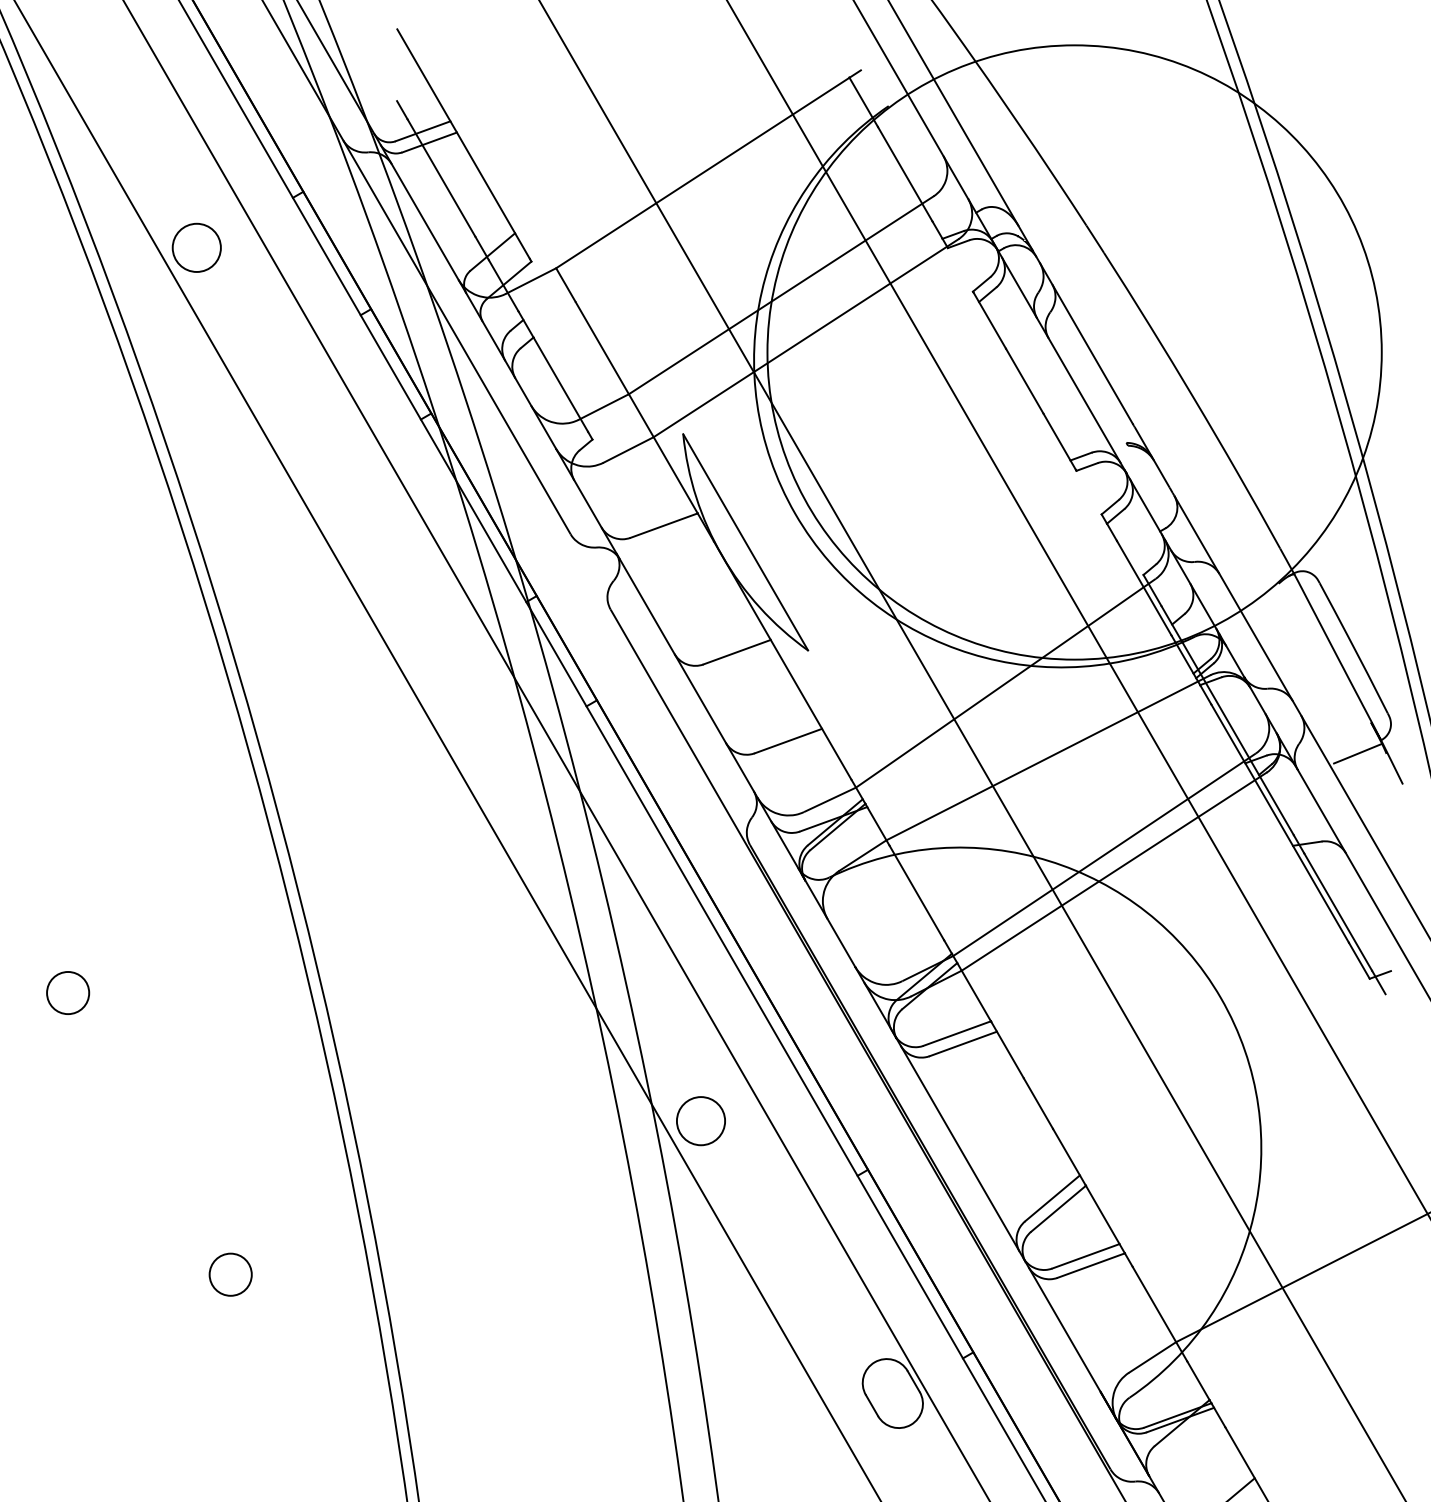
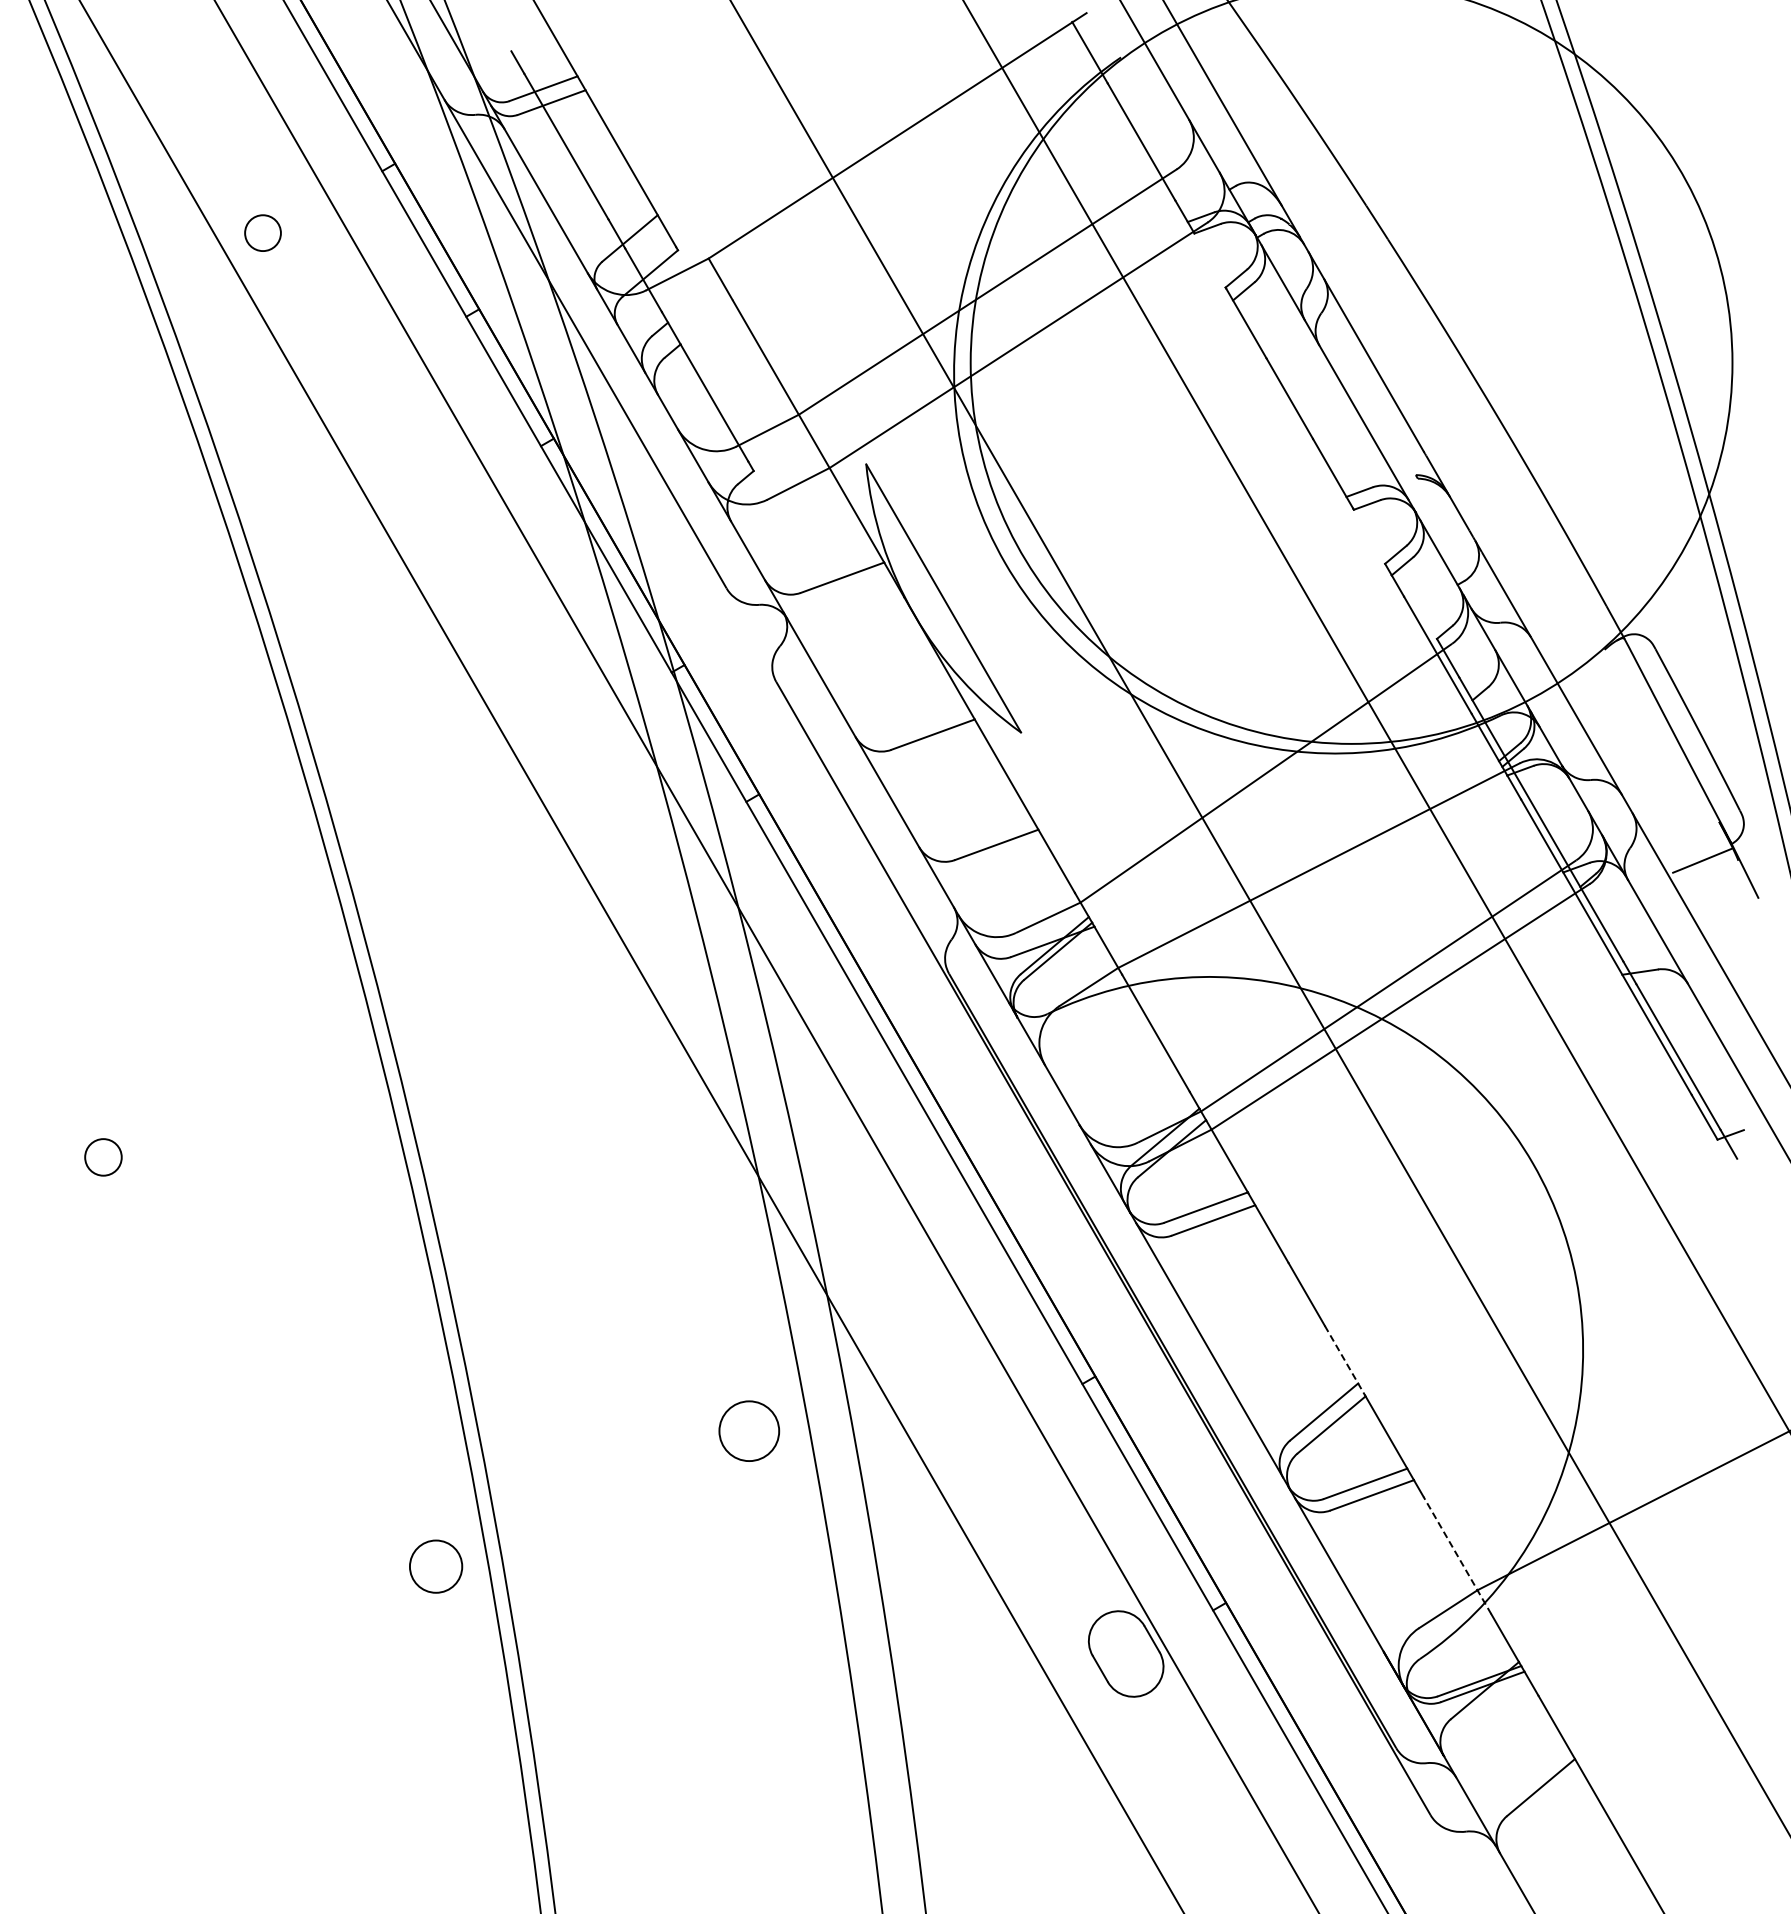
circle: (196, 247) -> (262, 232), size x0.6
circle: (68, 993) -> (103, 1157), size x0.7
circle: (701, 1120) -> (749, 1430), moved
line: (1069, 1157) -> (1345, 1361), solid -> dashed
circle: (231, 1274) -> (436, 1566), moved
line: (1160, 1314) -> (1457, 1555), solid -> dashed

